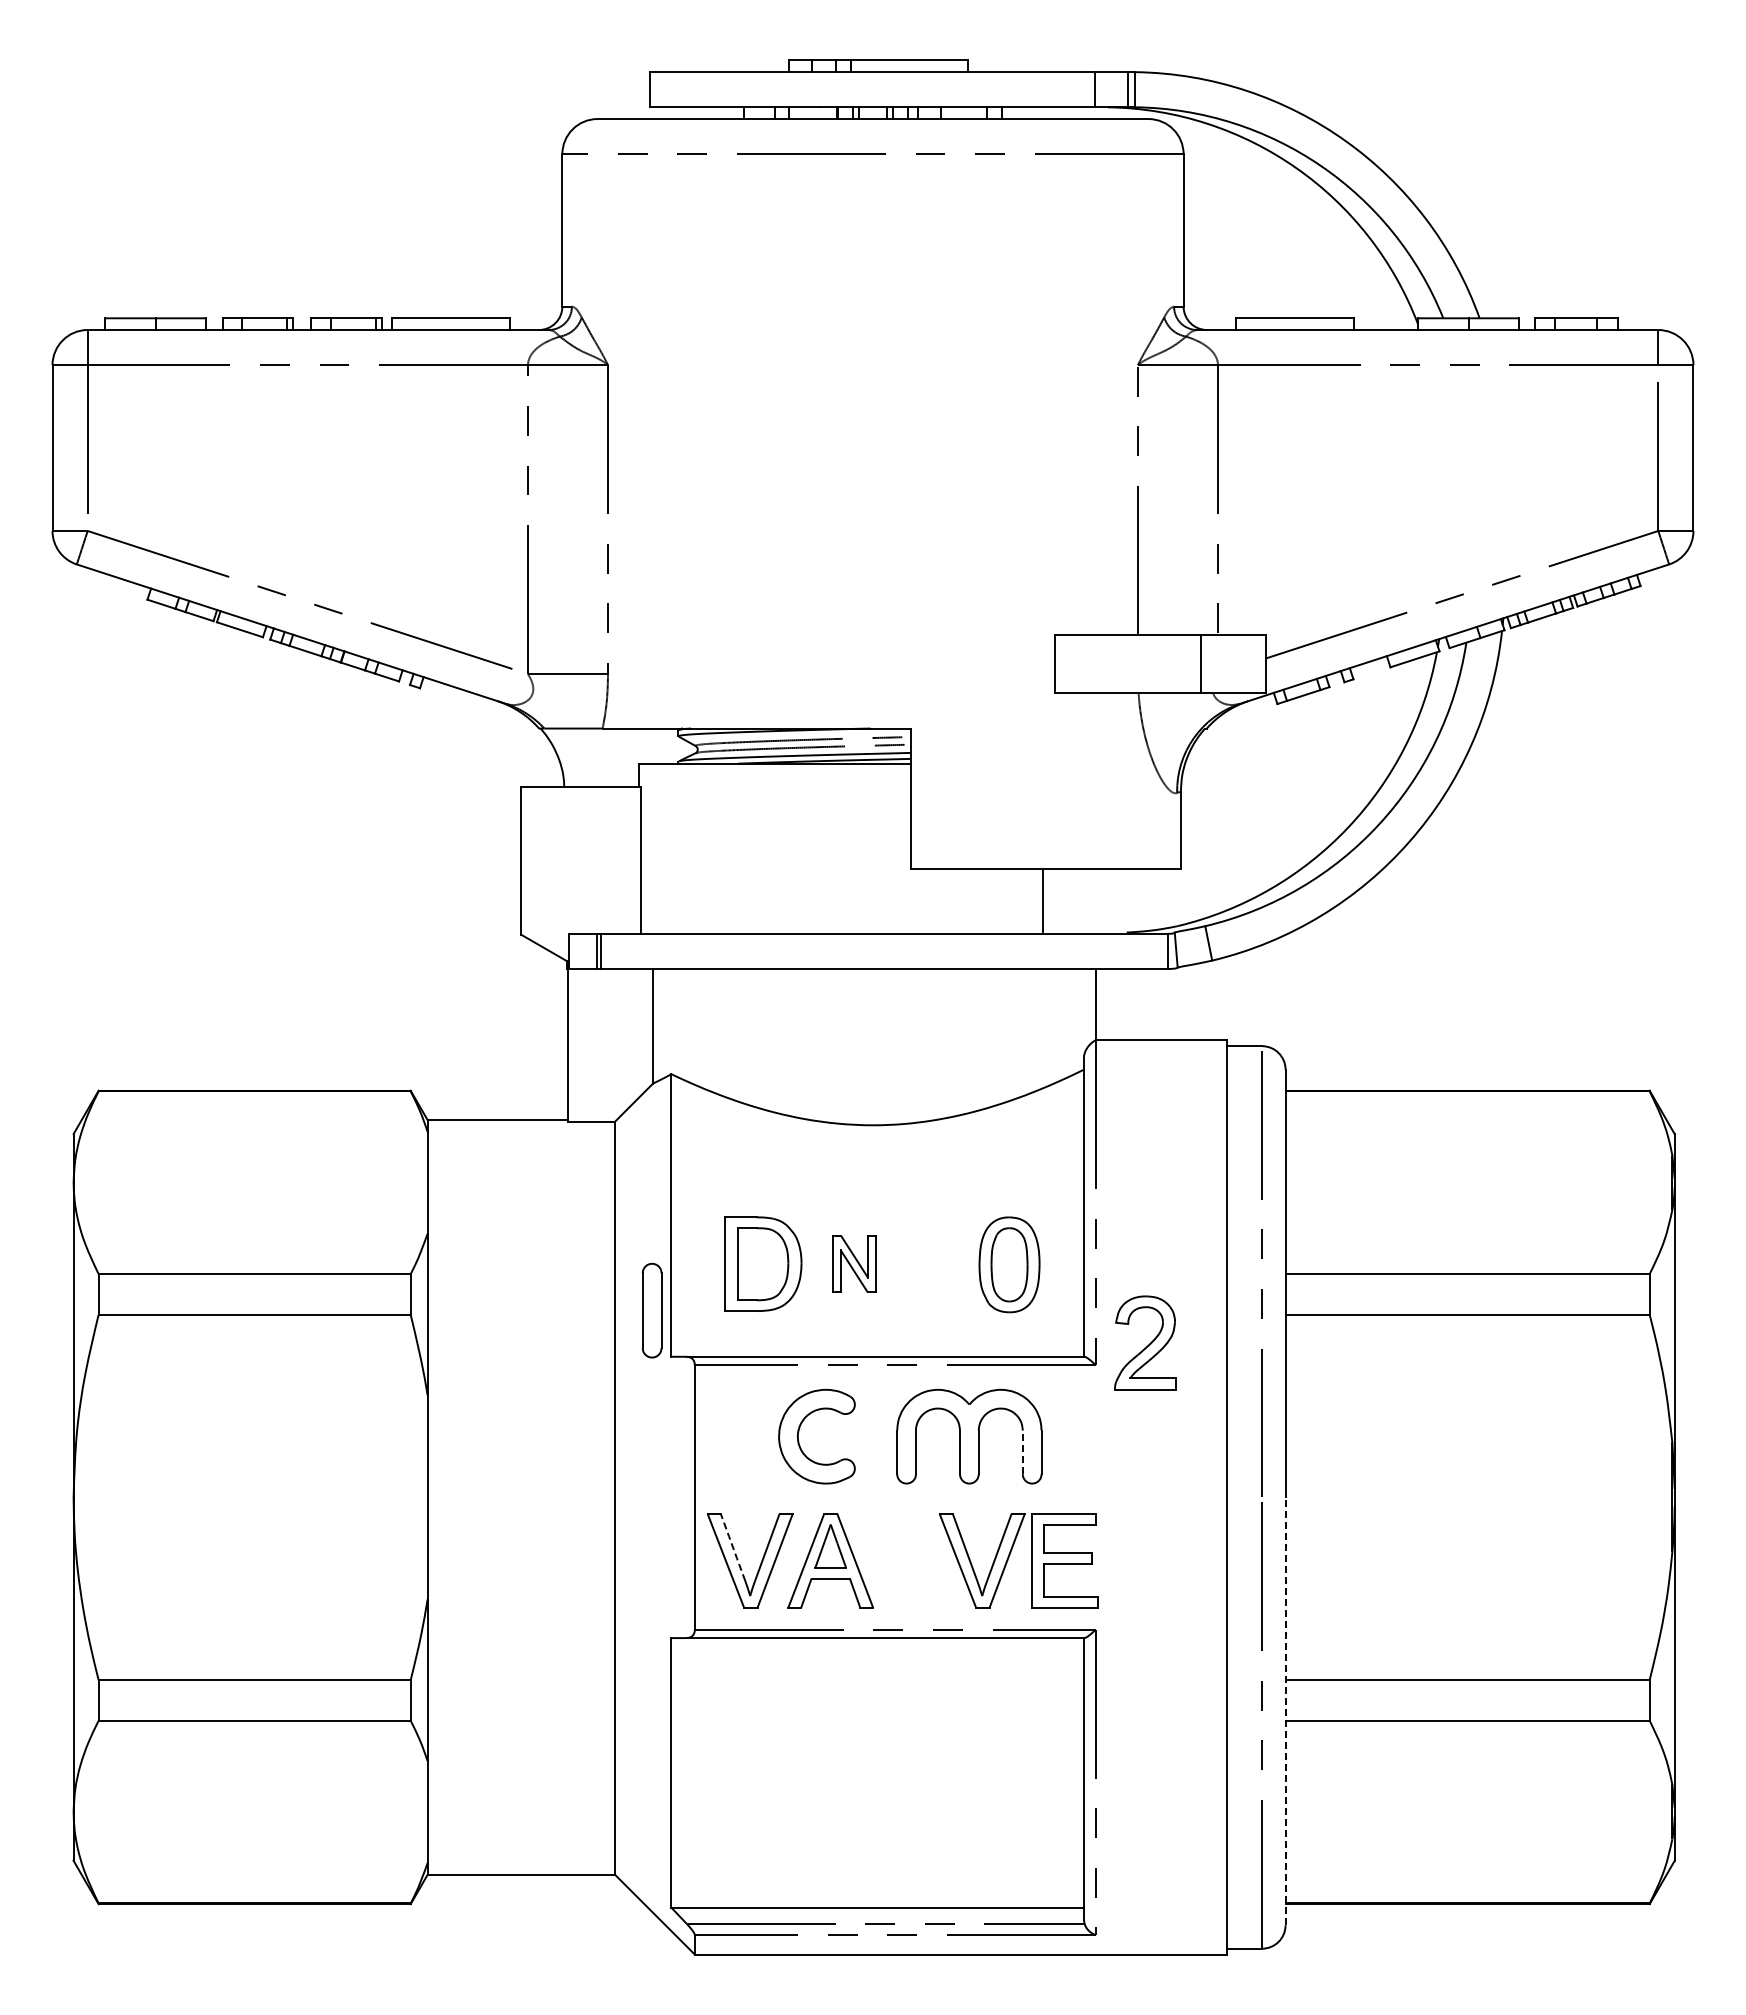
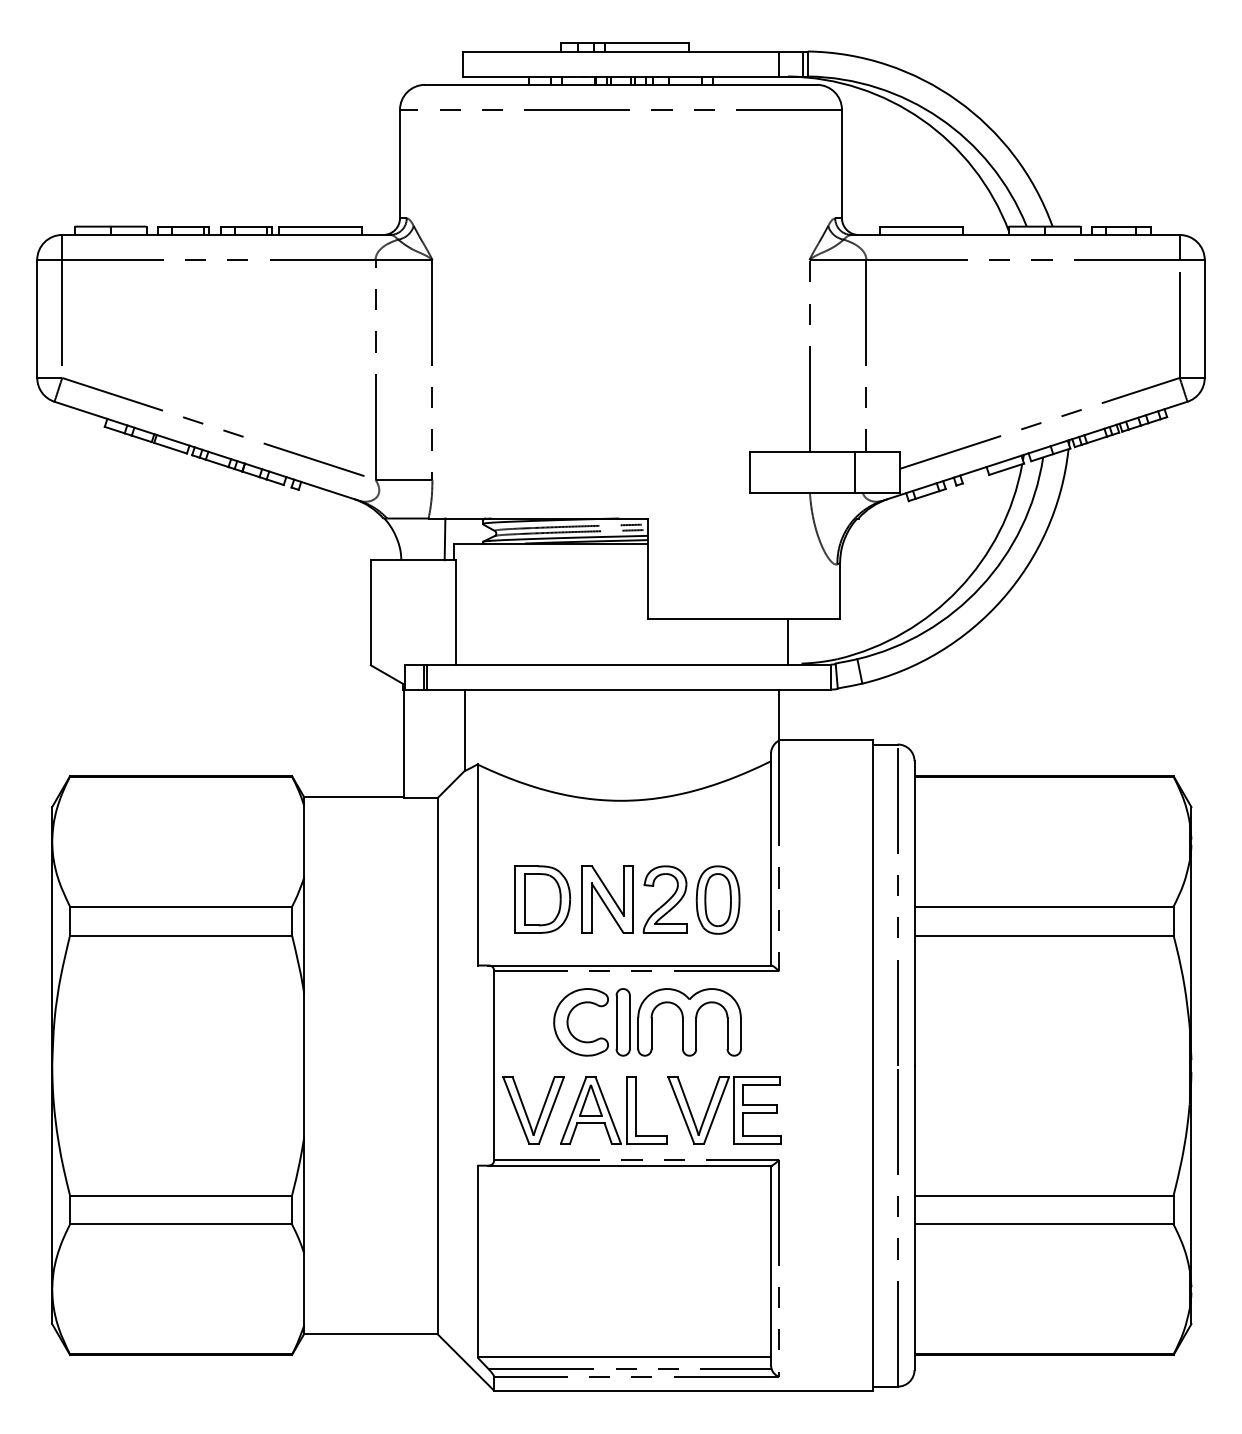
line: (625, 757) -> (444, 539), added
line: (1043, 901) -> (787, 641), moved
part: (854, 1263) -> (607, 899), size x1.67
part: (651, 1310) -> (622, 1022), moved
part: (1145, 1342) -> (665, 899), moved
line: (1022, 1452) -> (727, 1033), dashed -> solid
line: (733, 1547) -> (521, 1101), dashed -> solid
part: (894, 1560) -> (636, 1110), added
line: (1285, 1711) -> (914, 1217), dashed -> solid

